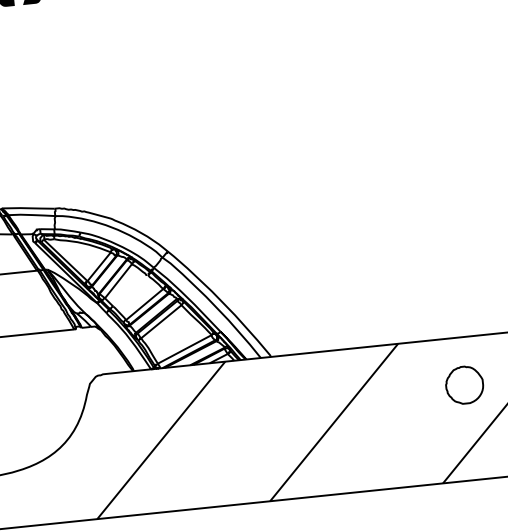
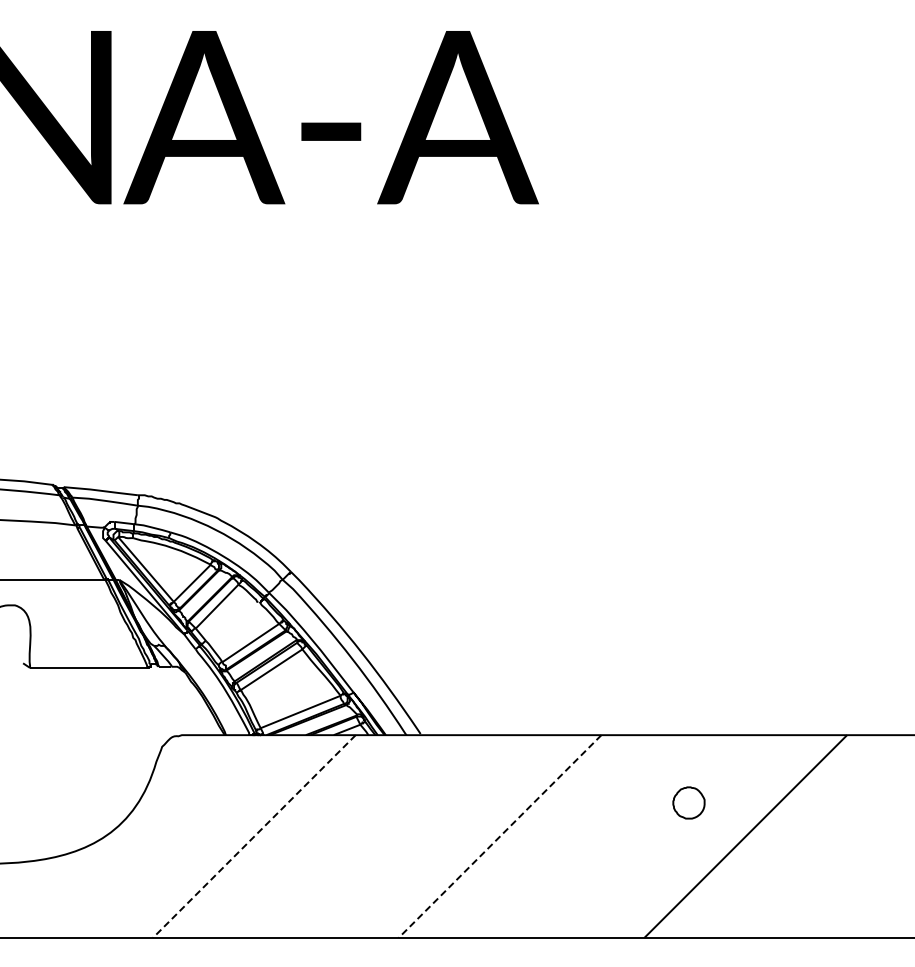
part: (464, 384) -> (688, 802), size x0.6
line: (333, 422) -> (499, 836), solid -> dashed
line: (160, 440) -> (253, 836), solid -> dashed

